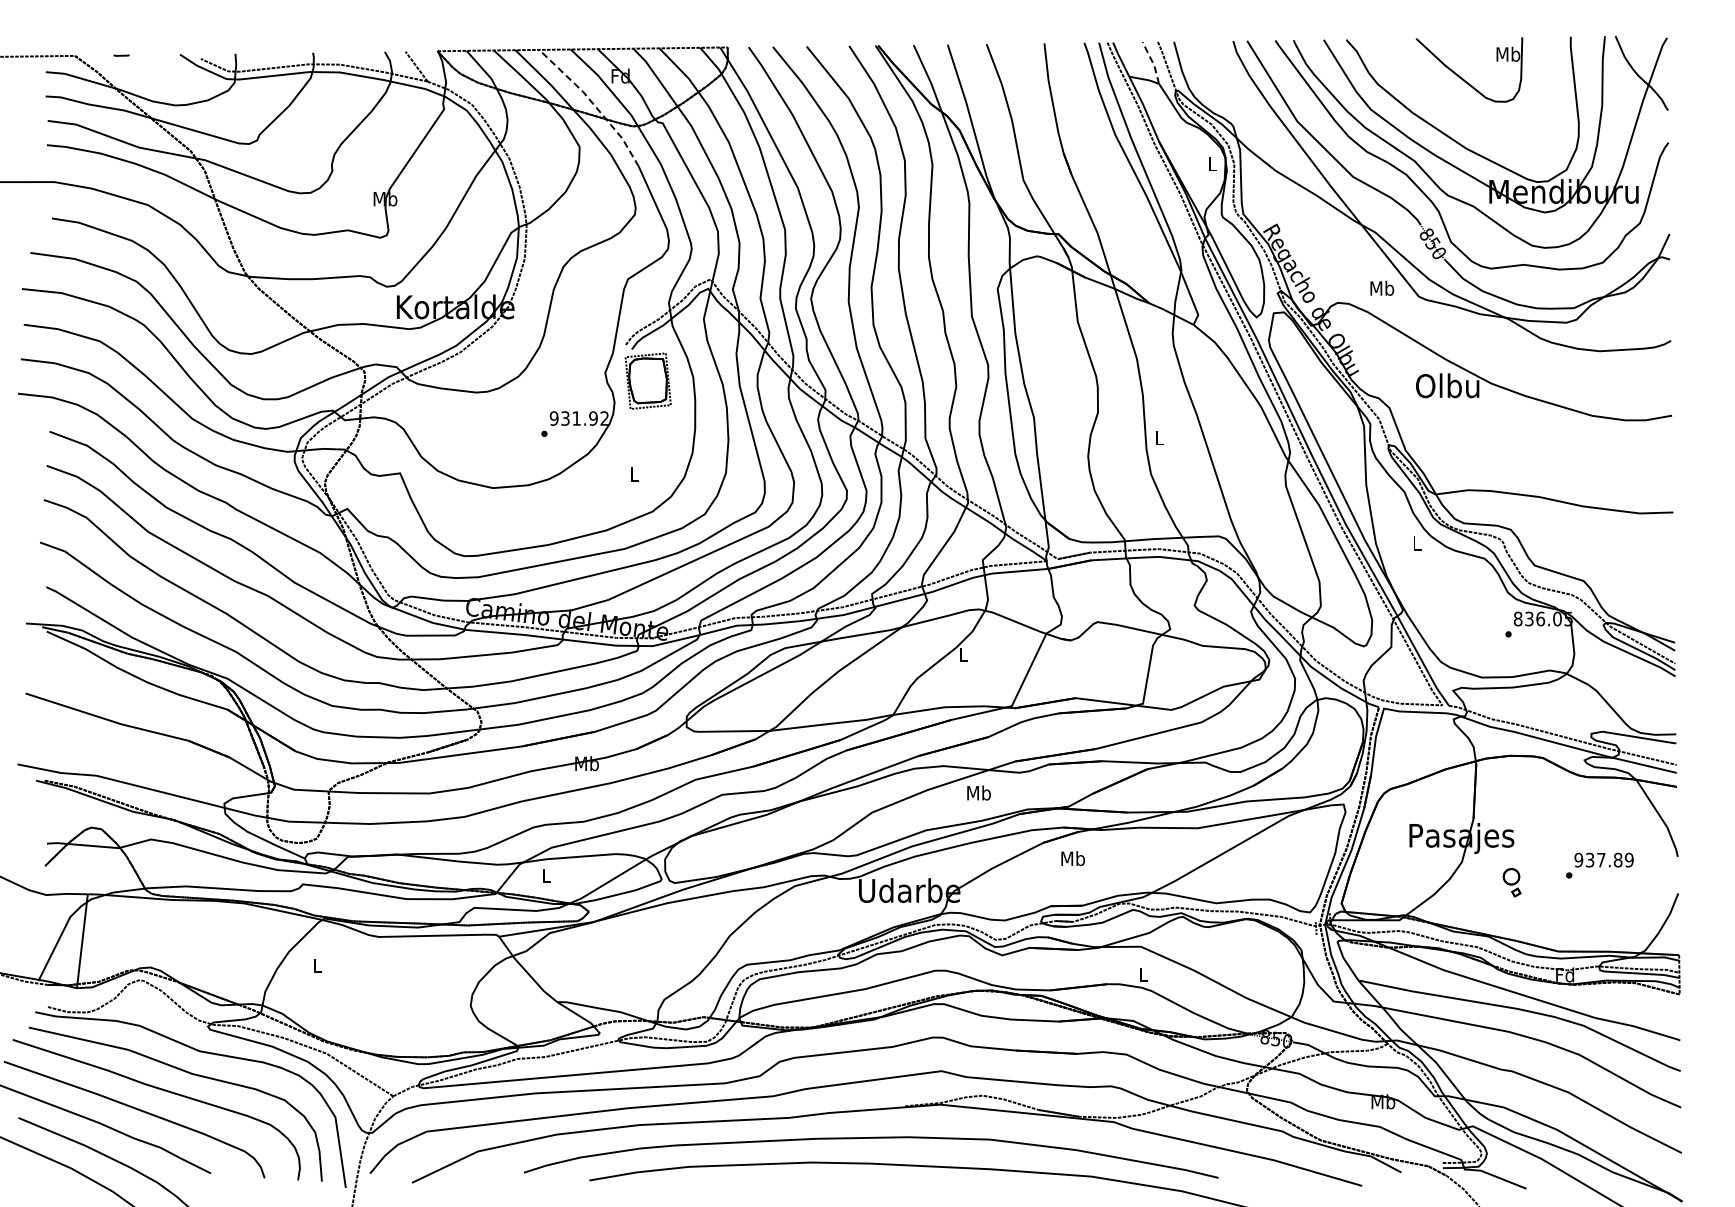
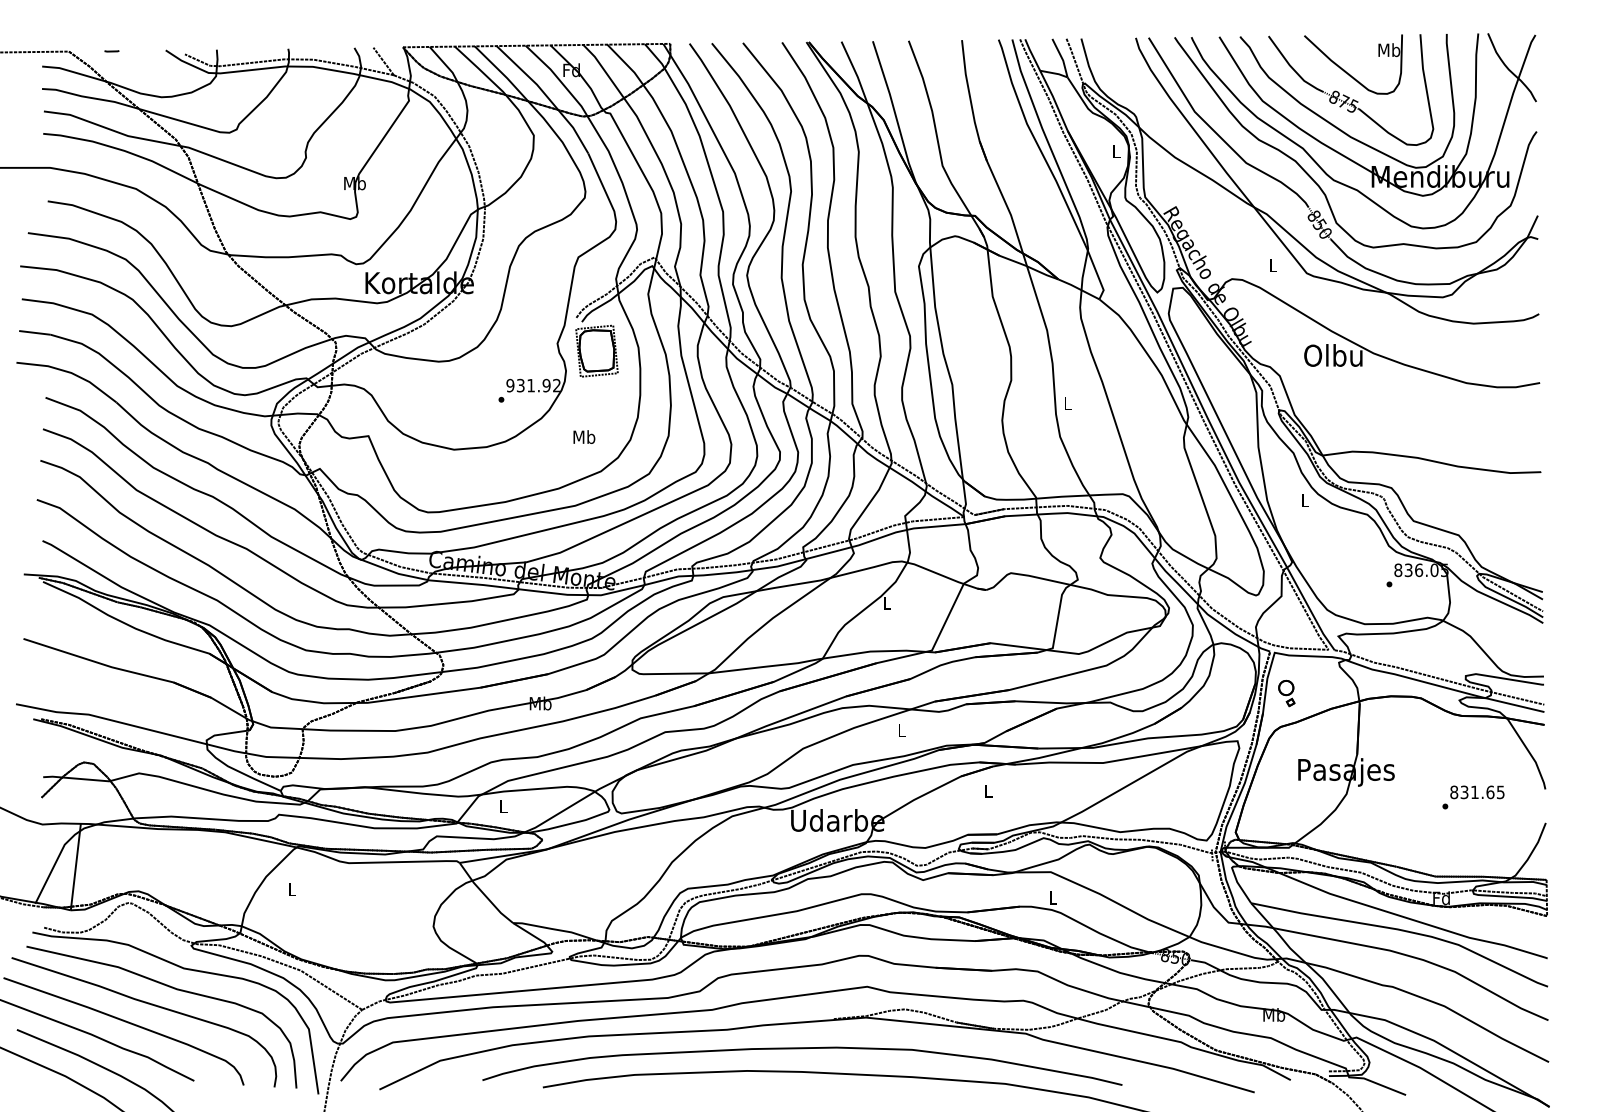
line: (1152, 62) -> (1061, 57), dashed -> solid
line: (593, 104) -> (546, 96), dashed -> solid
part: (1463, 104) -> (1347, 96), added
text: (1382, 287) -> (1273, 264), Mb -> L
text: (634, 473) -> (584, 436), L -> Mb
text: (978, 792) -> (901, 730), Mb -> L
text: (1072, 858) -> (987, 790), Mb -> L
text: (1603, 859) -> (1476, 791), 937.89 -> 831.65
part: (1511, 882) -> (1286, 693), moved

